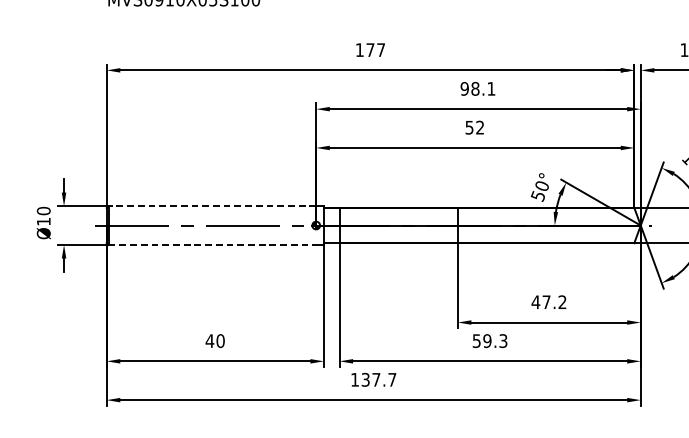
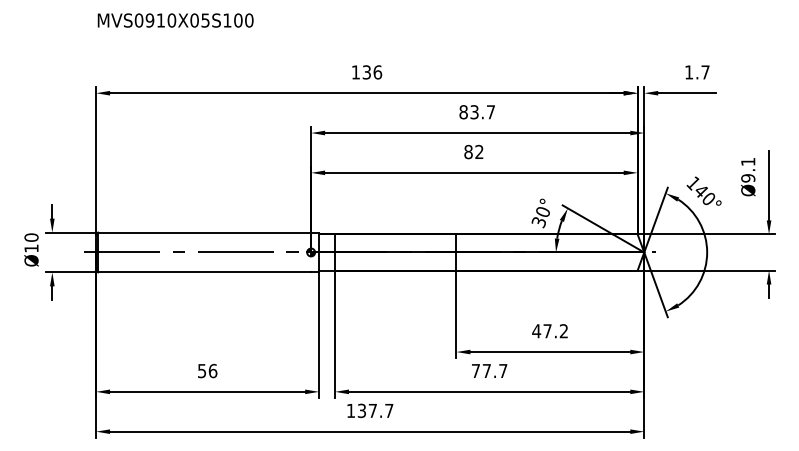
text: (375, 50) -> (372, 72), 177 -> 136
text: (477, 89) -> (476, 112), 98.1 -> 83.7
text: (469, 127) -> (468, 151), 52 -> 82
text: (537, 195) -> (538, 221), 50° -> 30°
line: (212, 206) -> (204, 232), dashed -> solid
line: (212, 245) -> (204, 272), dashed -> solid
text: (215, 340) -> (207, 370), 40 -> 56
text: (489, 340) -> (489, 370), 59.3 -> 77.7

